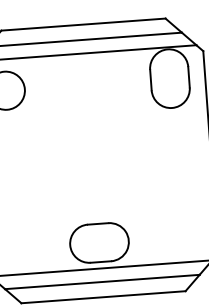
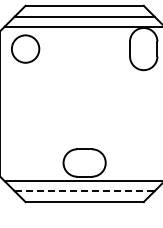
line: (103, 282) -> (85, 191), solid -> dashed

